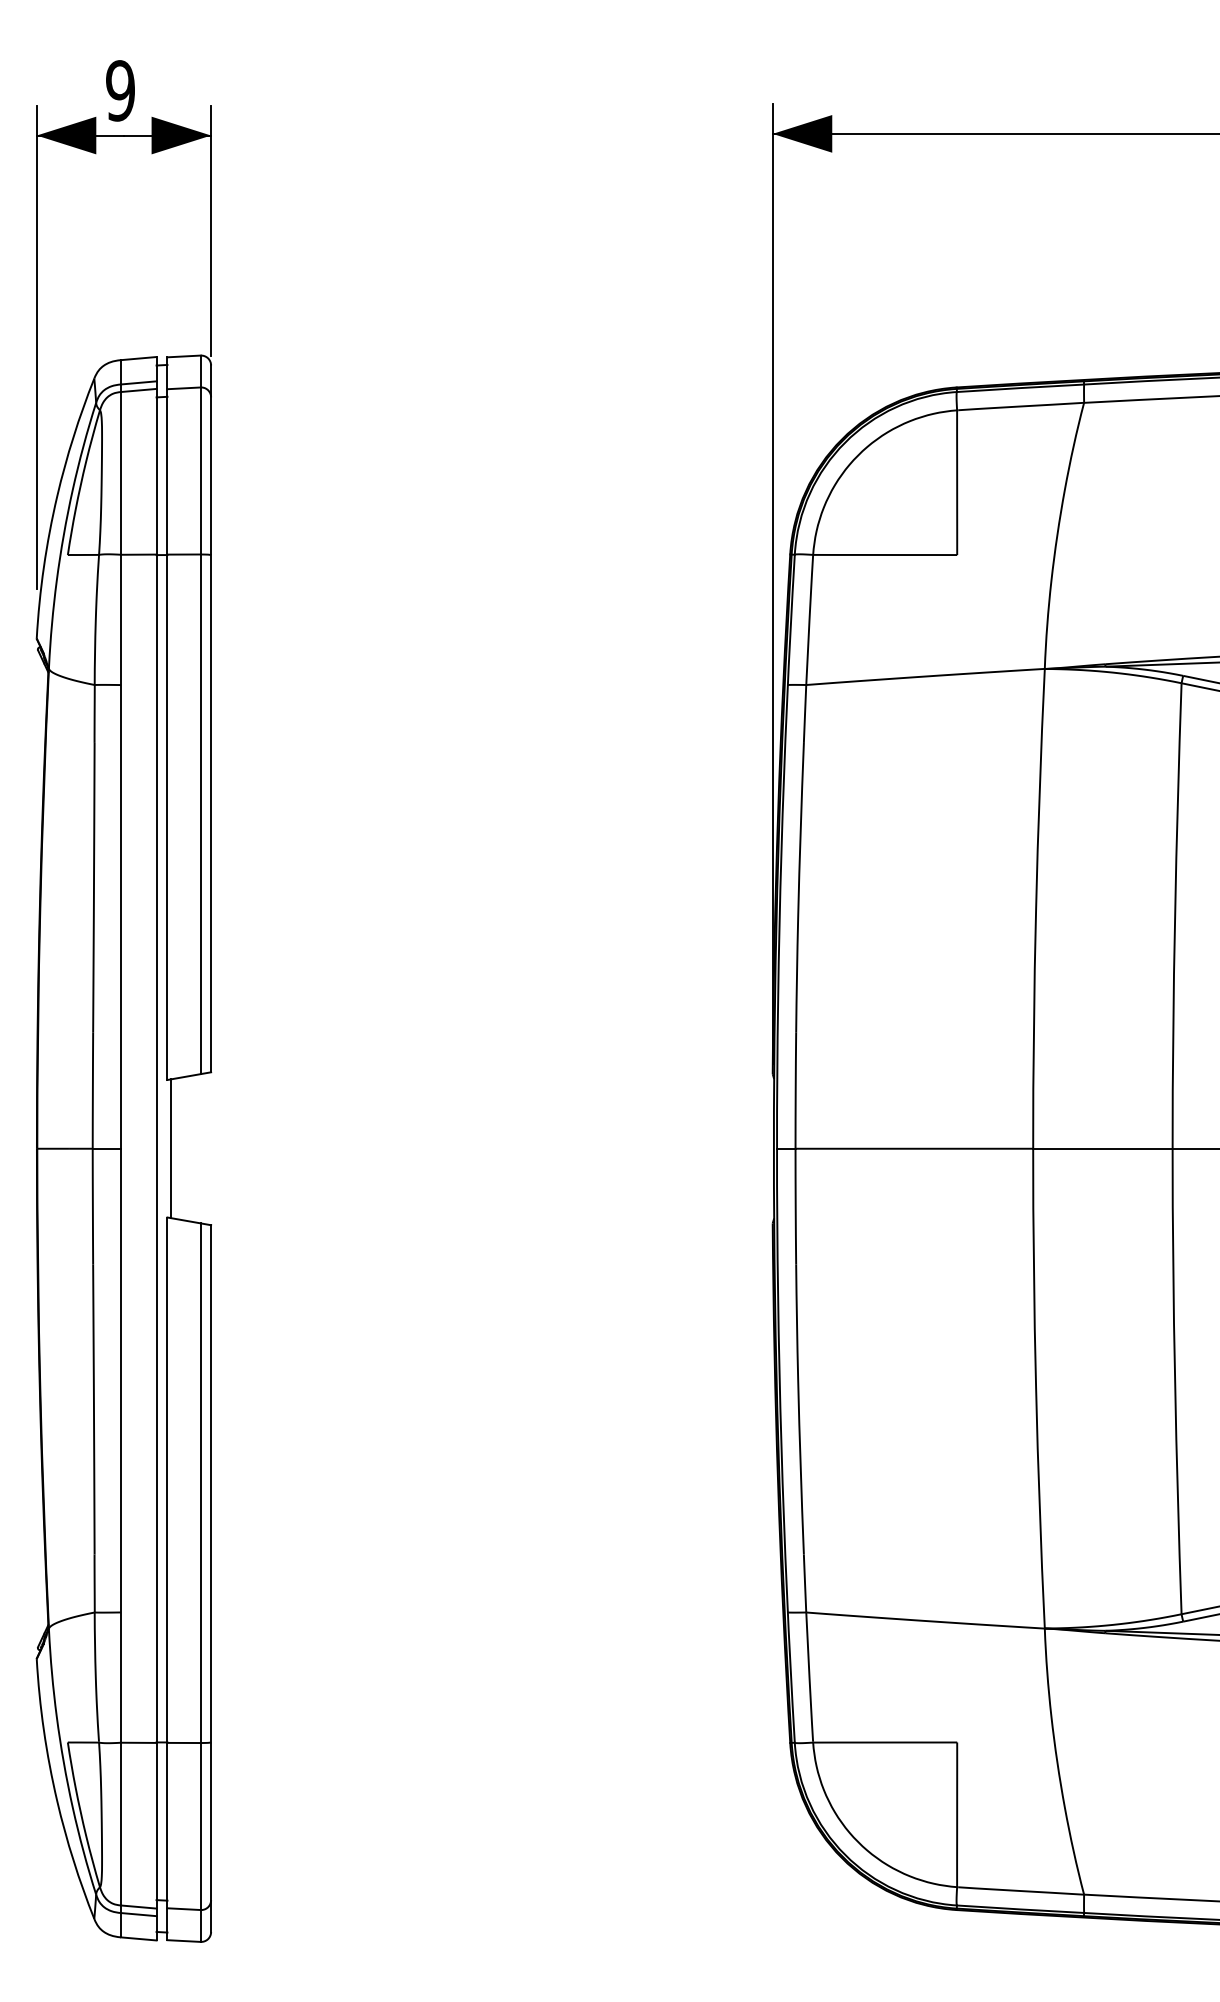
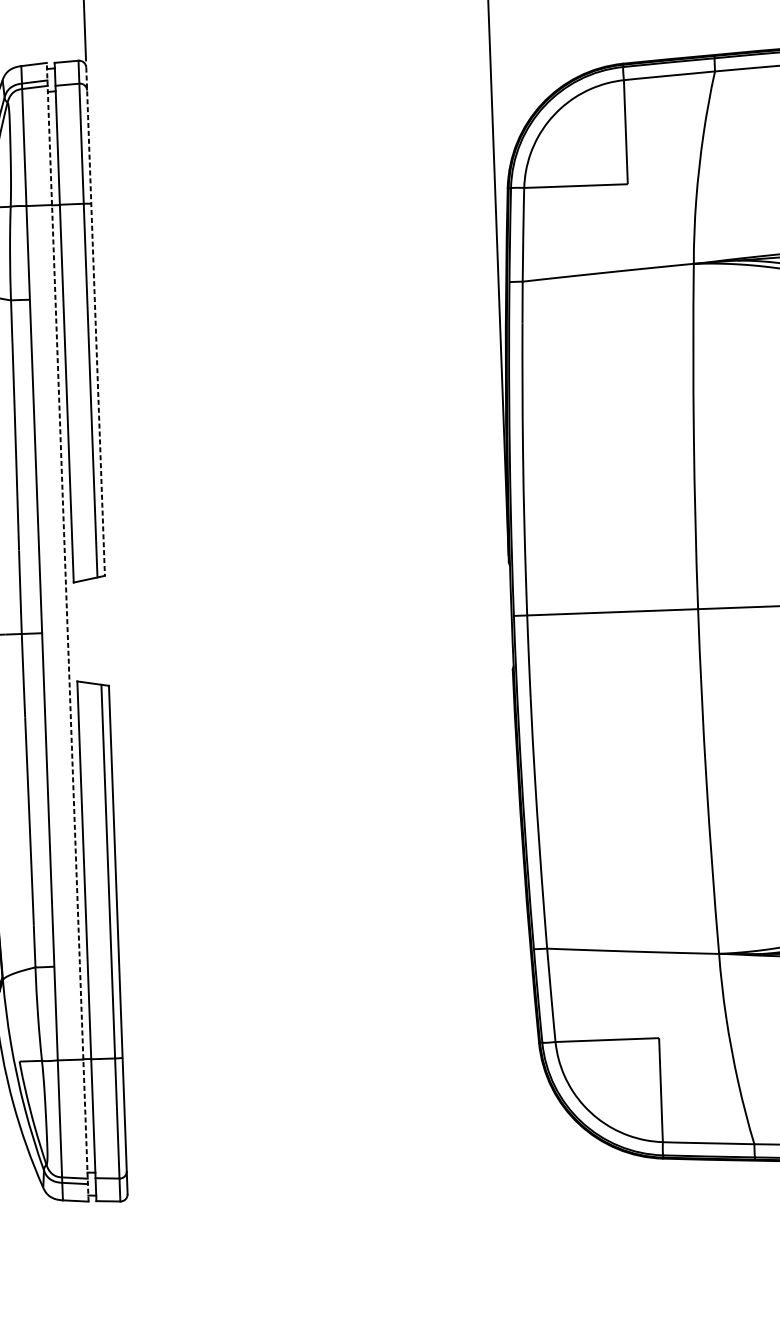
line: (211, 719) -> (95, 322), solid -> dashed
line: (156, 1148) -> (67, 632), solid -> dashed
line: (171, 1148) -> (78, 631), removed

